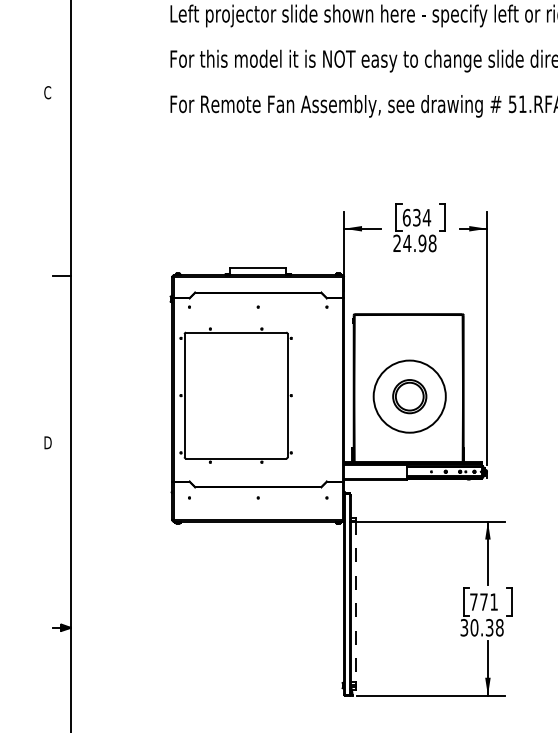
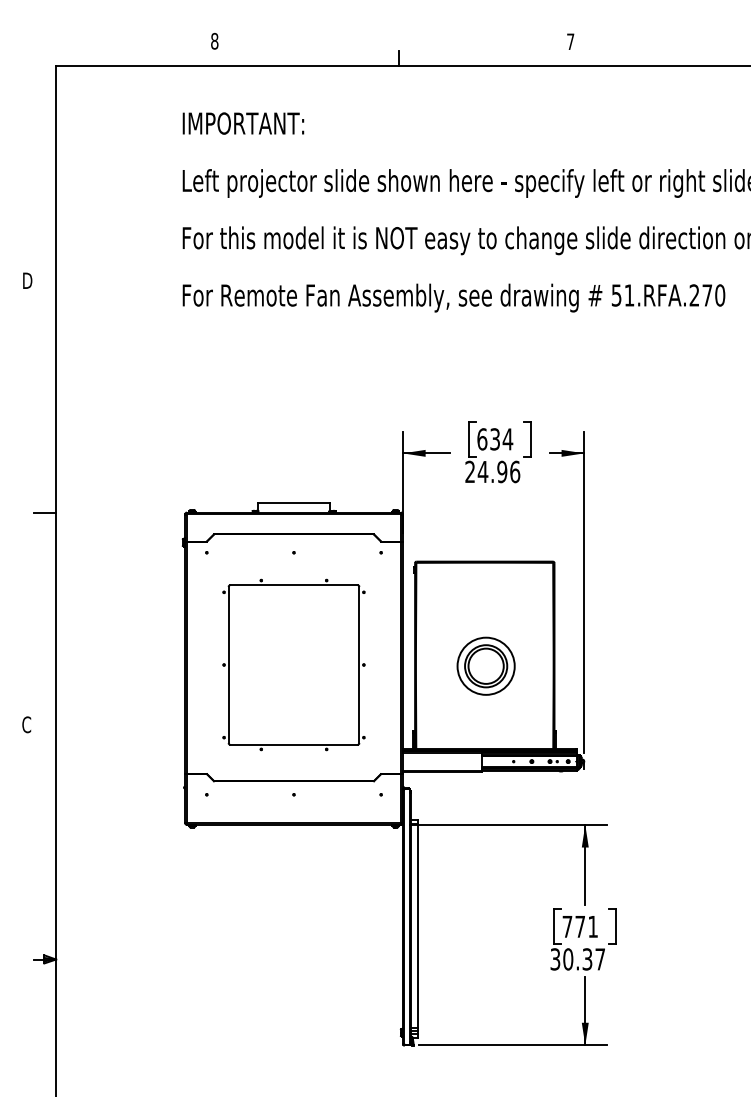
text: (48, 92) -> (27, 280), C -> D
text: (432, 243) -> (515, 471), 24.98 -> 24.96
part: (235, 395) -> (293, 664), moved
circle: (409, 396) -> (485, 665), size x0.62
text: (48, 442) -> (27, 724), D -> C
line: (356, 601) -> (418, 925), dashed -> solid
text: (499, 627) -> (600, 959), 30.38 -> 30.37

